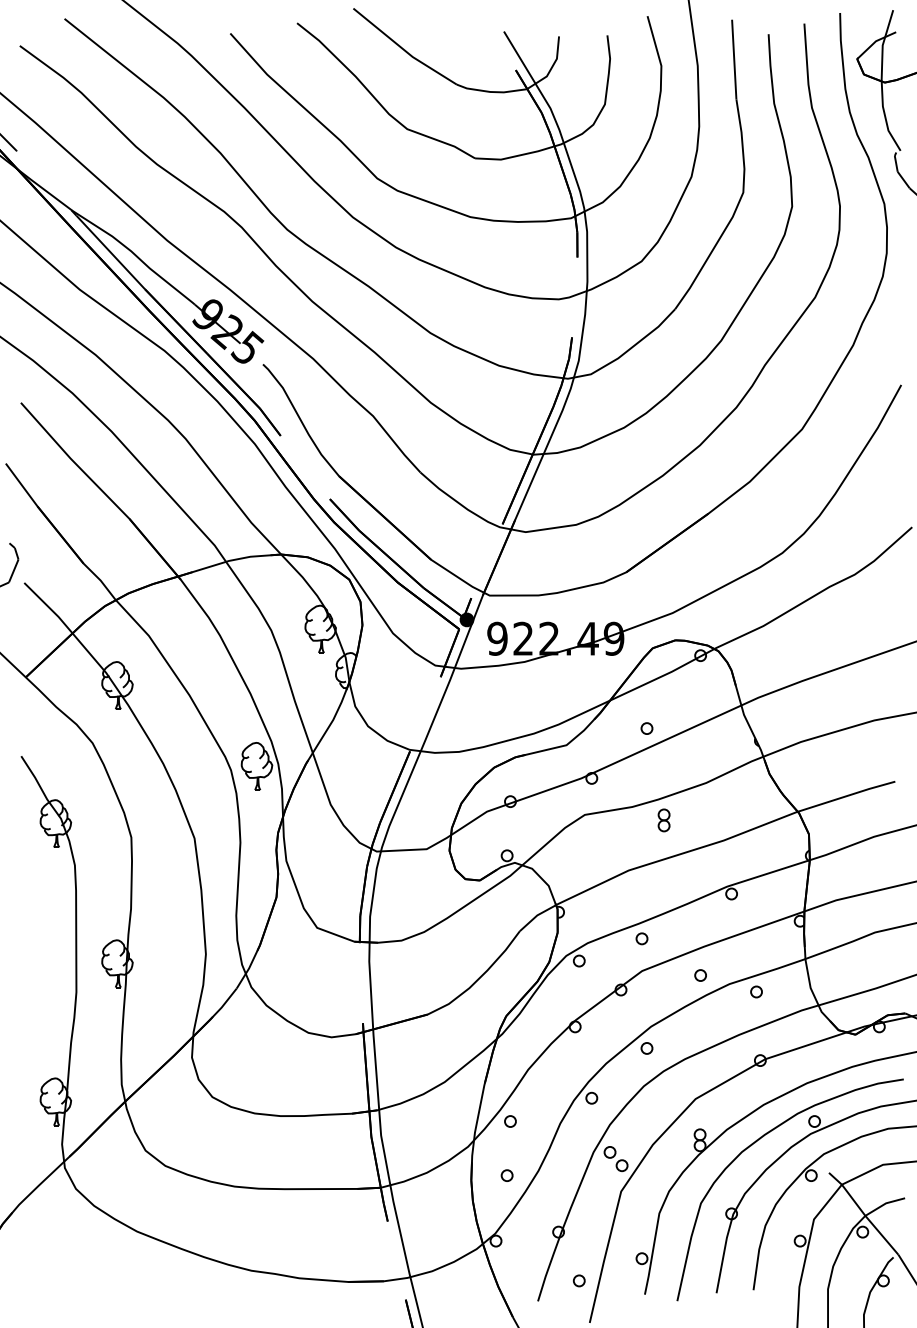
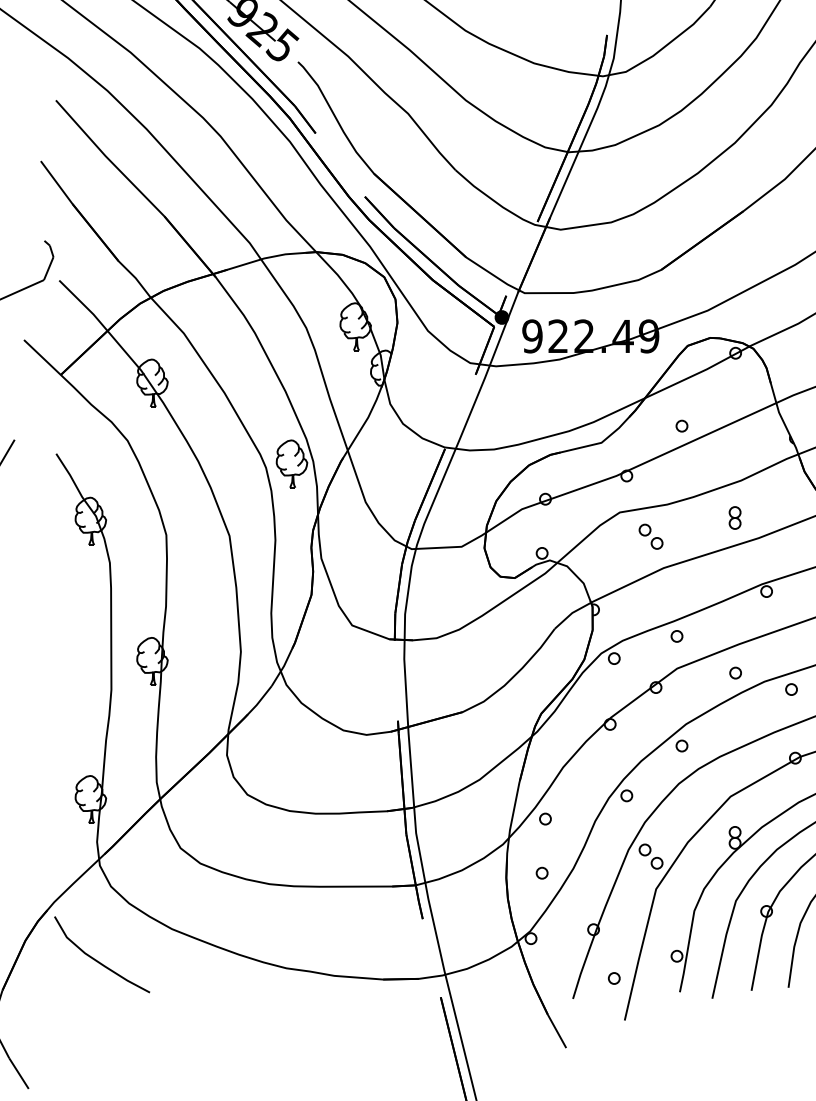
part: (663, 820) -> (734, 518), moved
part: (615, 839) -> (650, 537), added
curve: (62, 1262) -> (97, 960), added

